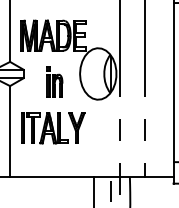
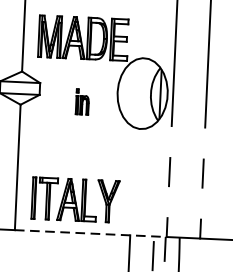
part: (54, 81) -> (81, 101), size x0.6
part: (53, 128) -> (76, 200), moved
line: (65, 177) -> (91, 234), solid -> dashed

